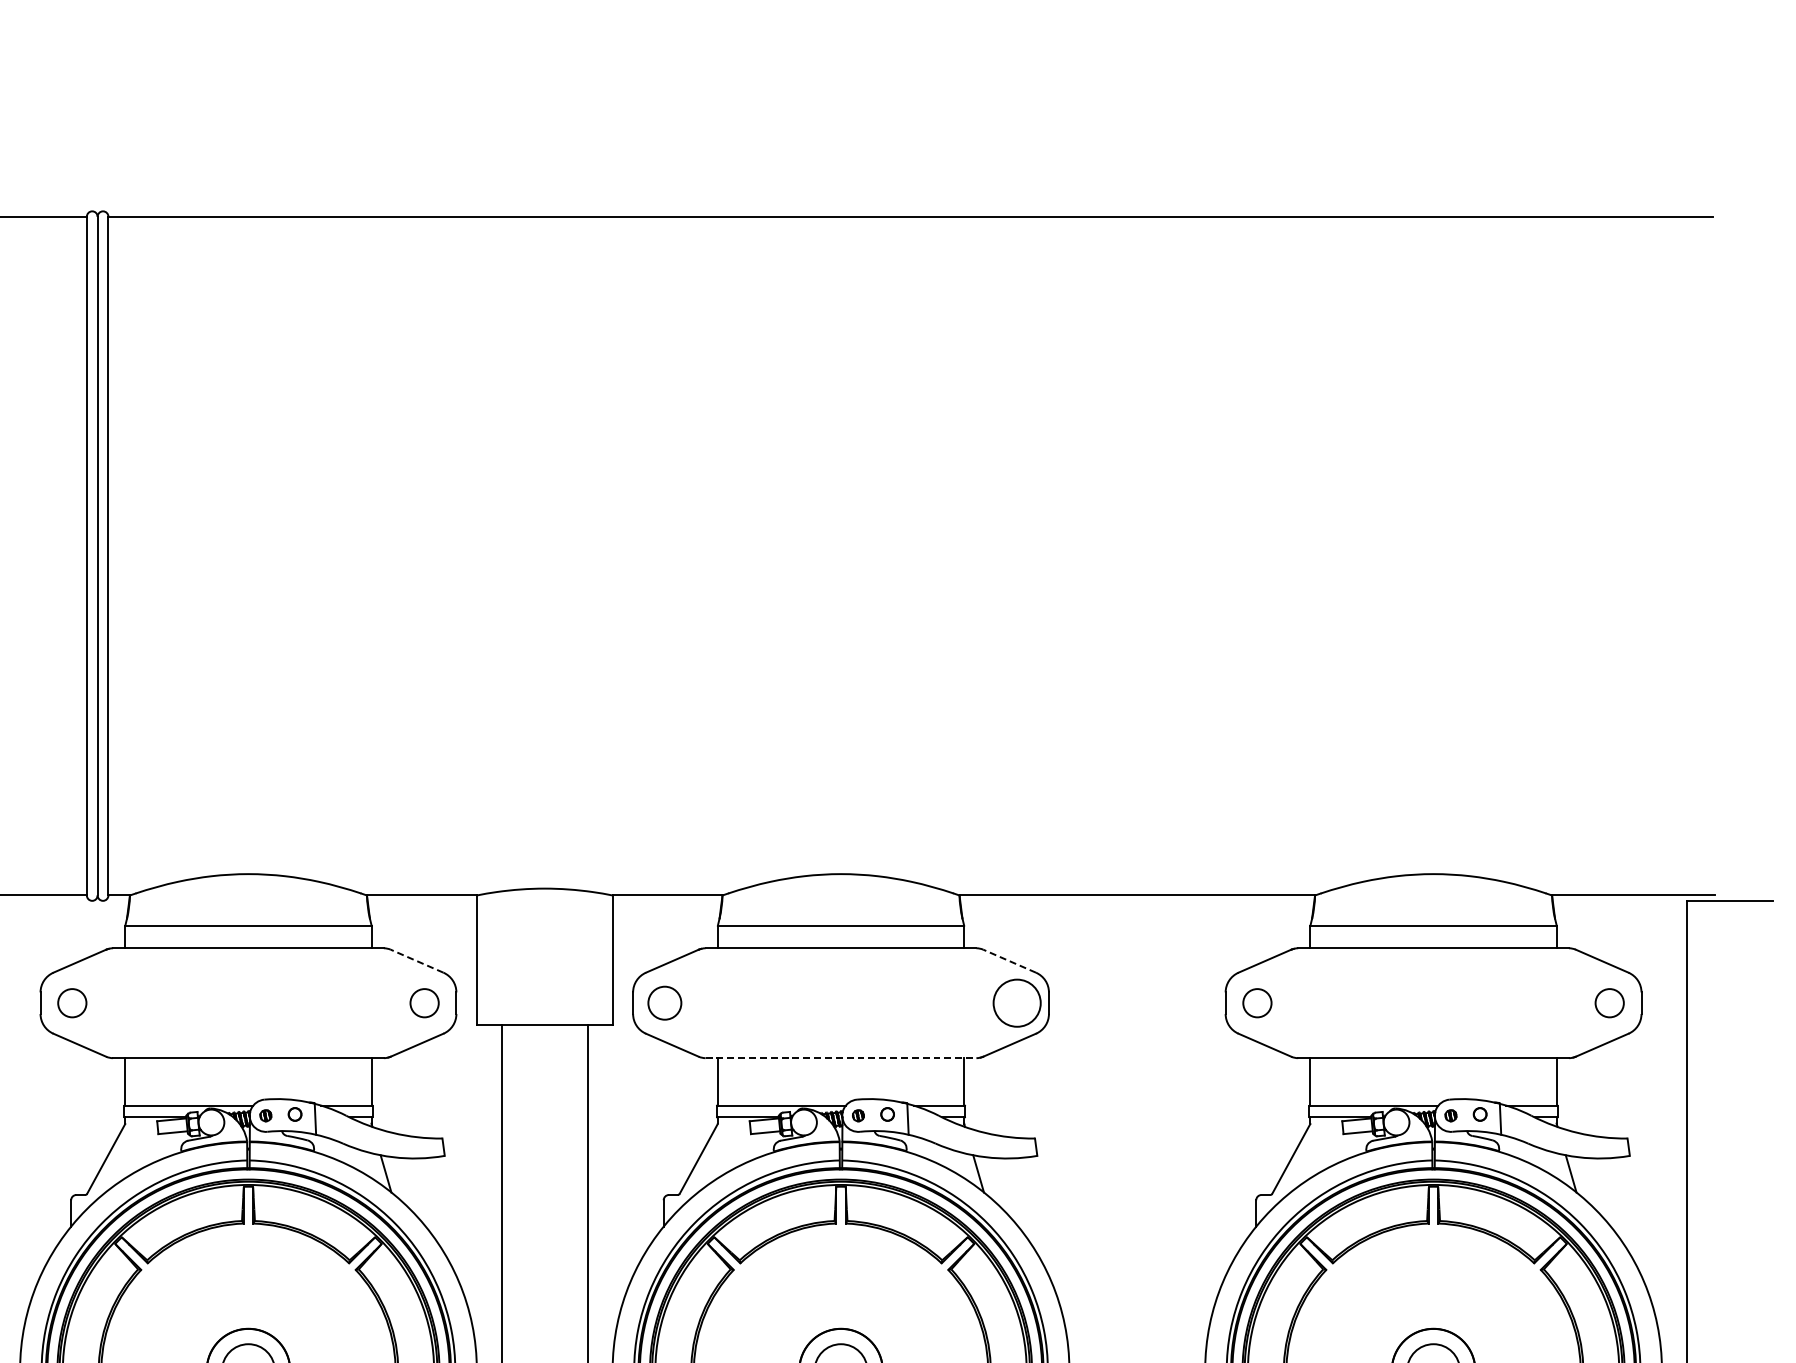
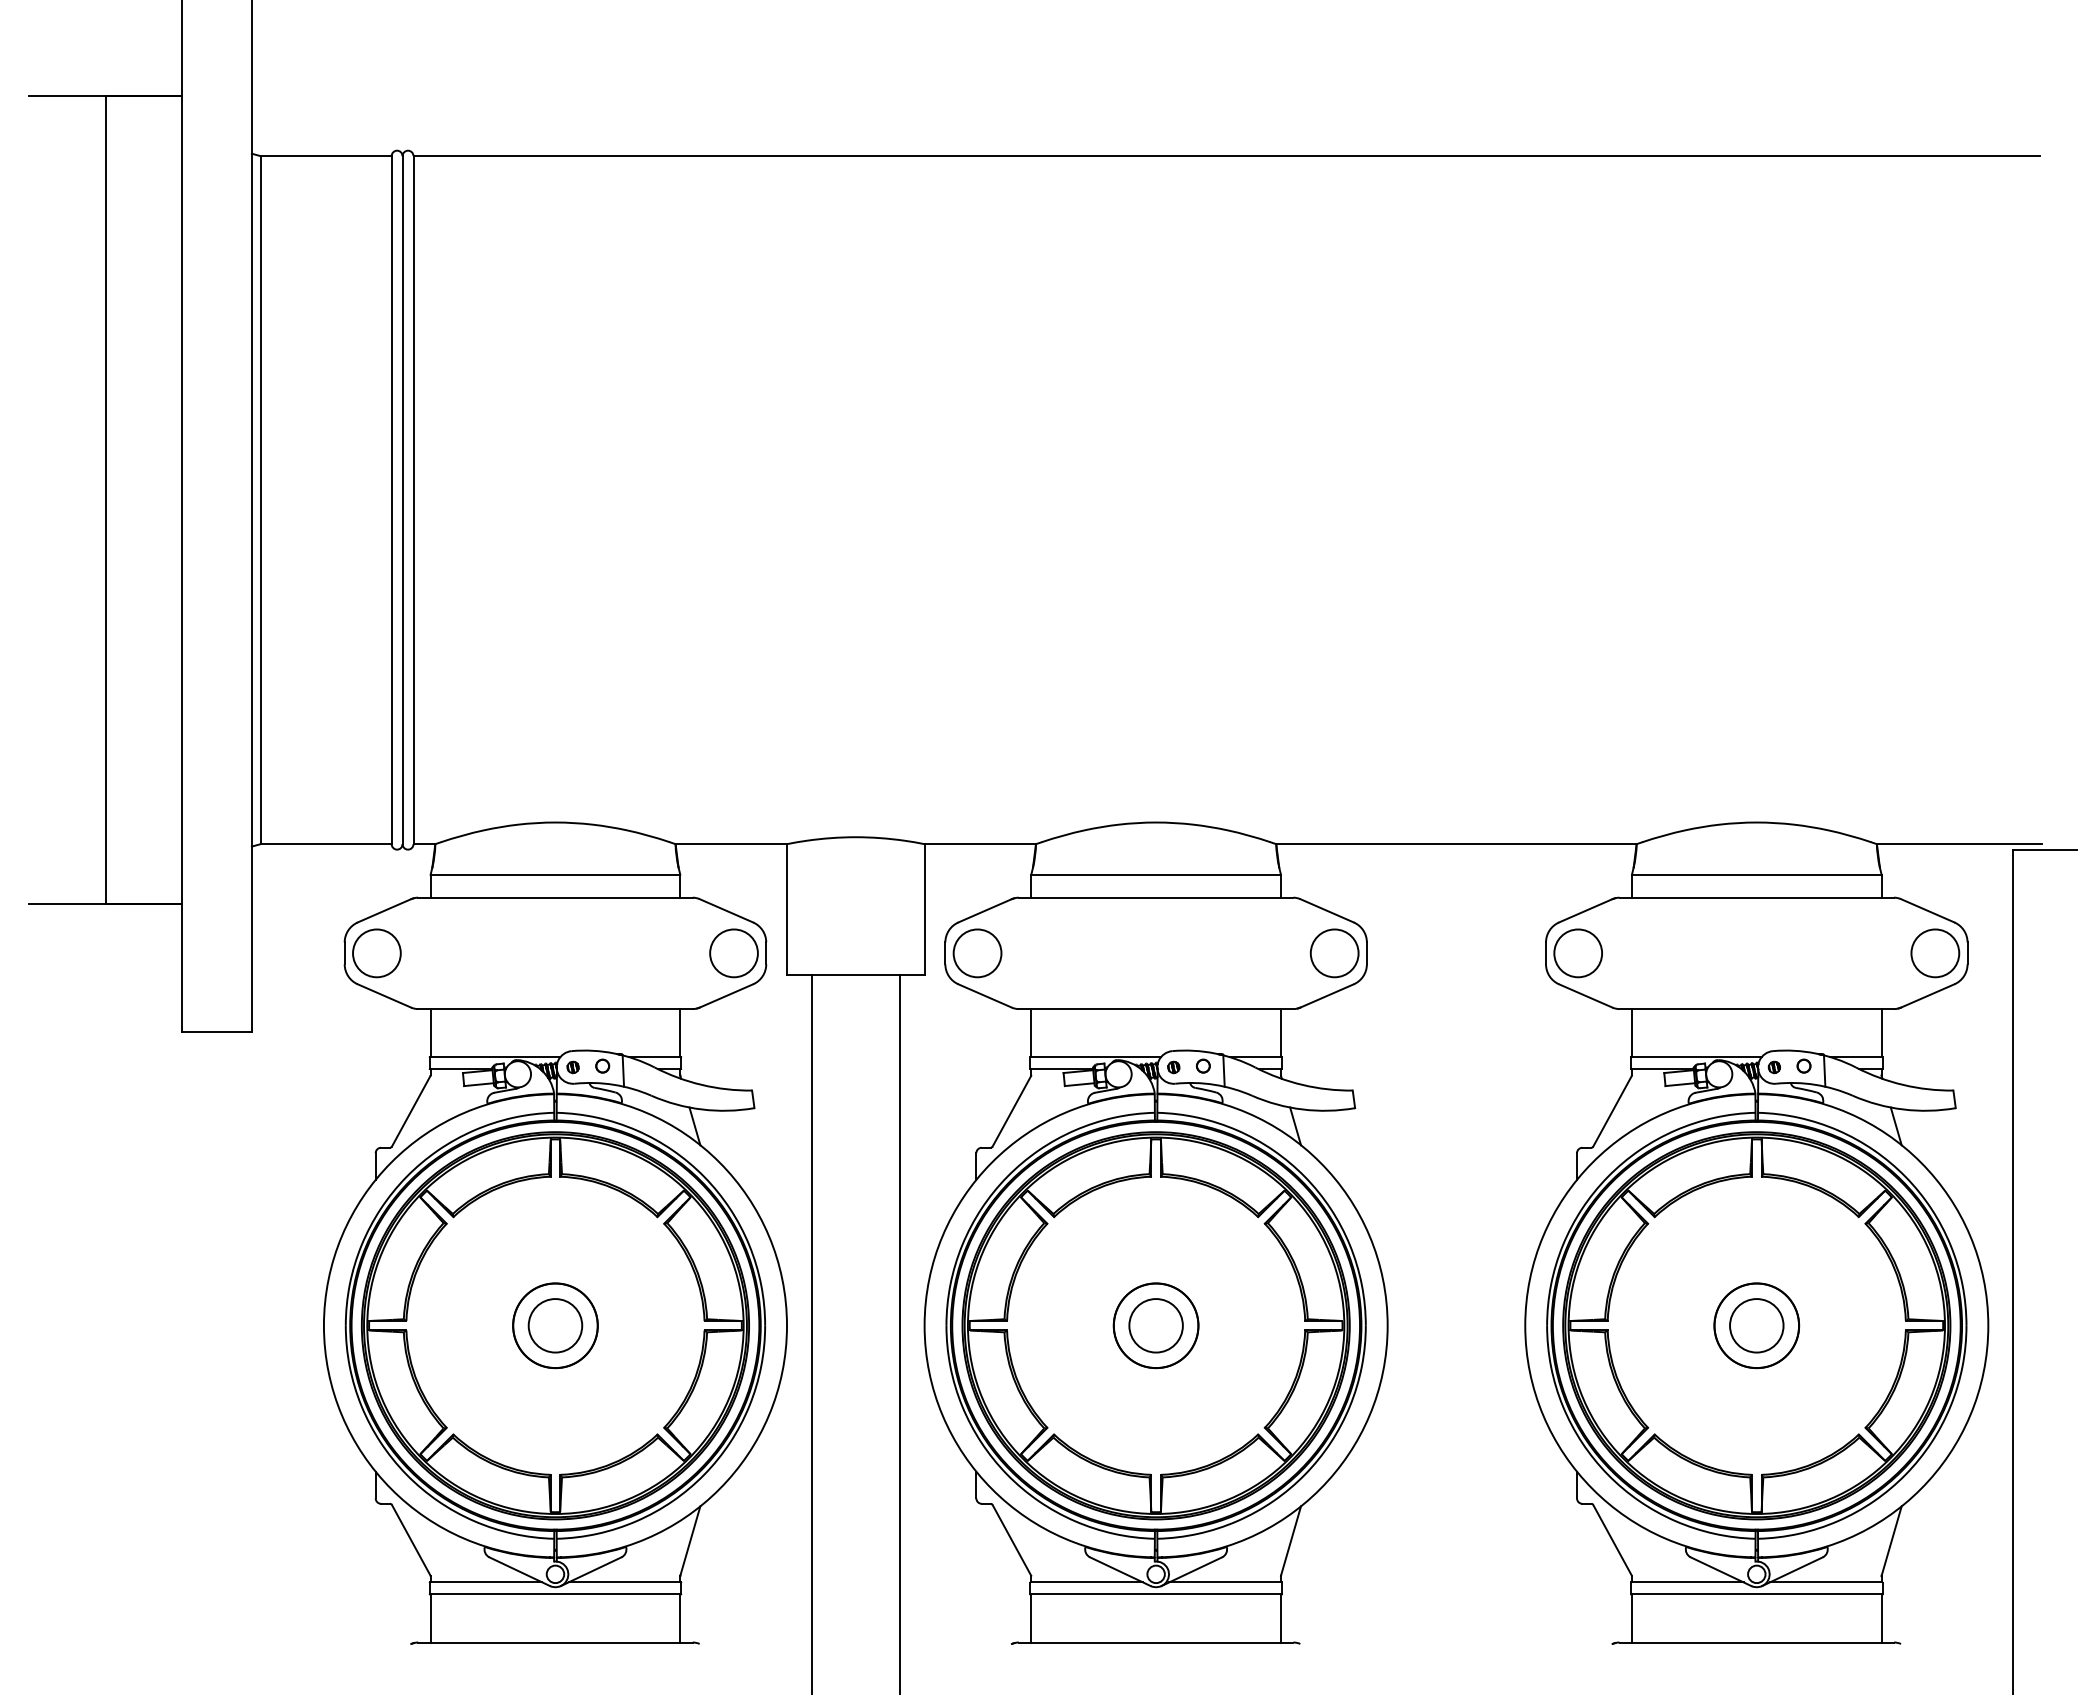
line: (416, 960) -> (725, 910), dashed -> solid
line: (1009, 960) -> (1326, 910), dashed -> solid
circle: (71, 1003) -> (376, 953), size x1.67
circle: (424, 1003) -> (733, 953), size x1.67
circle: (664, 1003) -> (977, 953), size x1.43
circle: (1257, 1003) -> (1578, 953), size x1.67
circle: (1609, 1003) -> (1935, 953), size x1.67
line: (841, 1058) -> (1156, 1009), dashed -> solid

